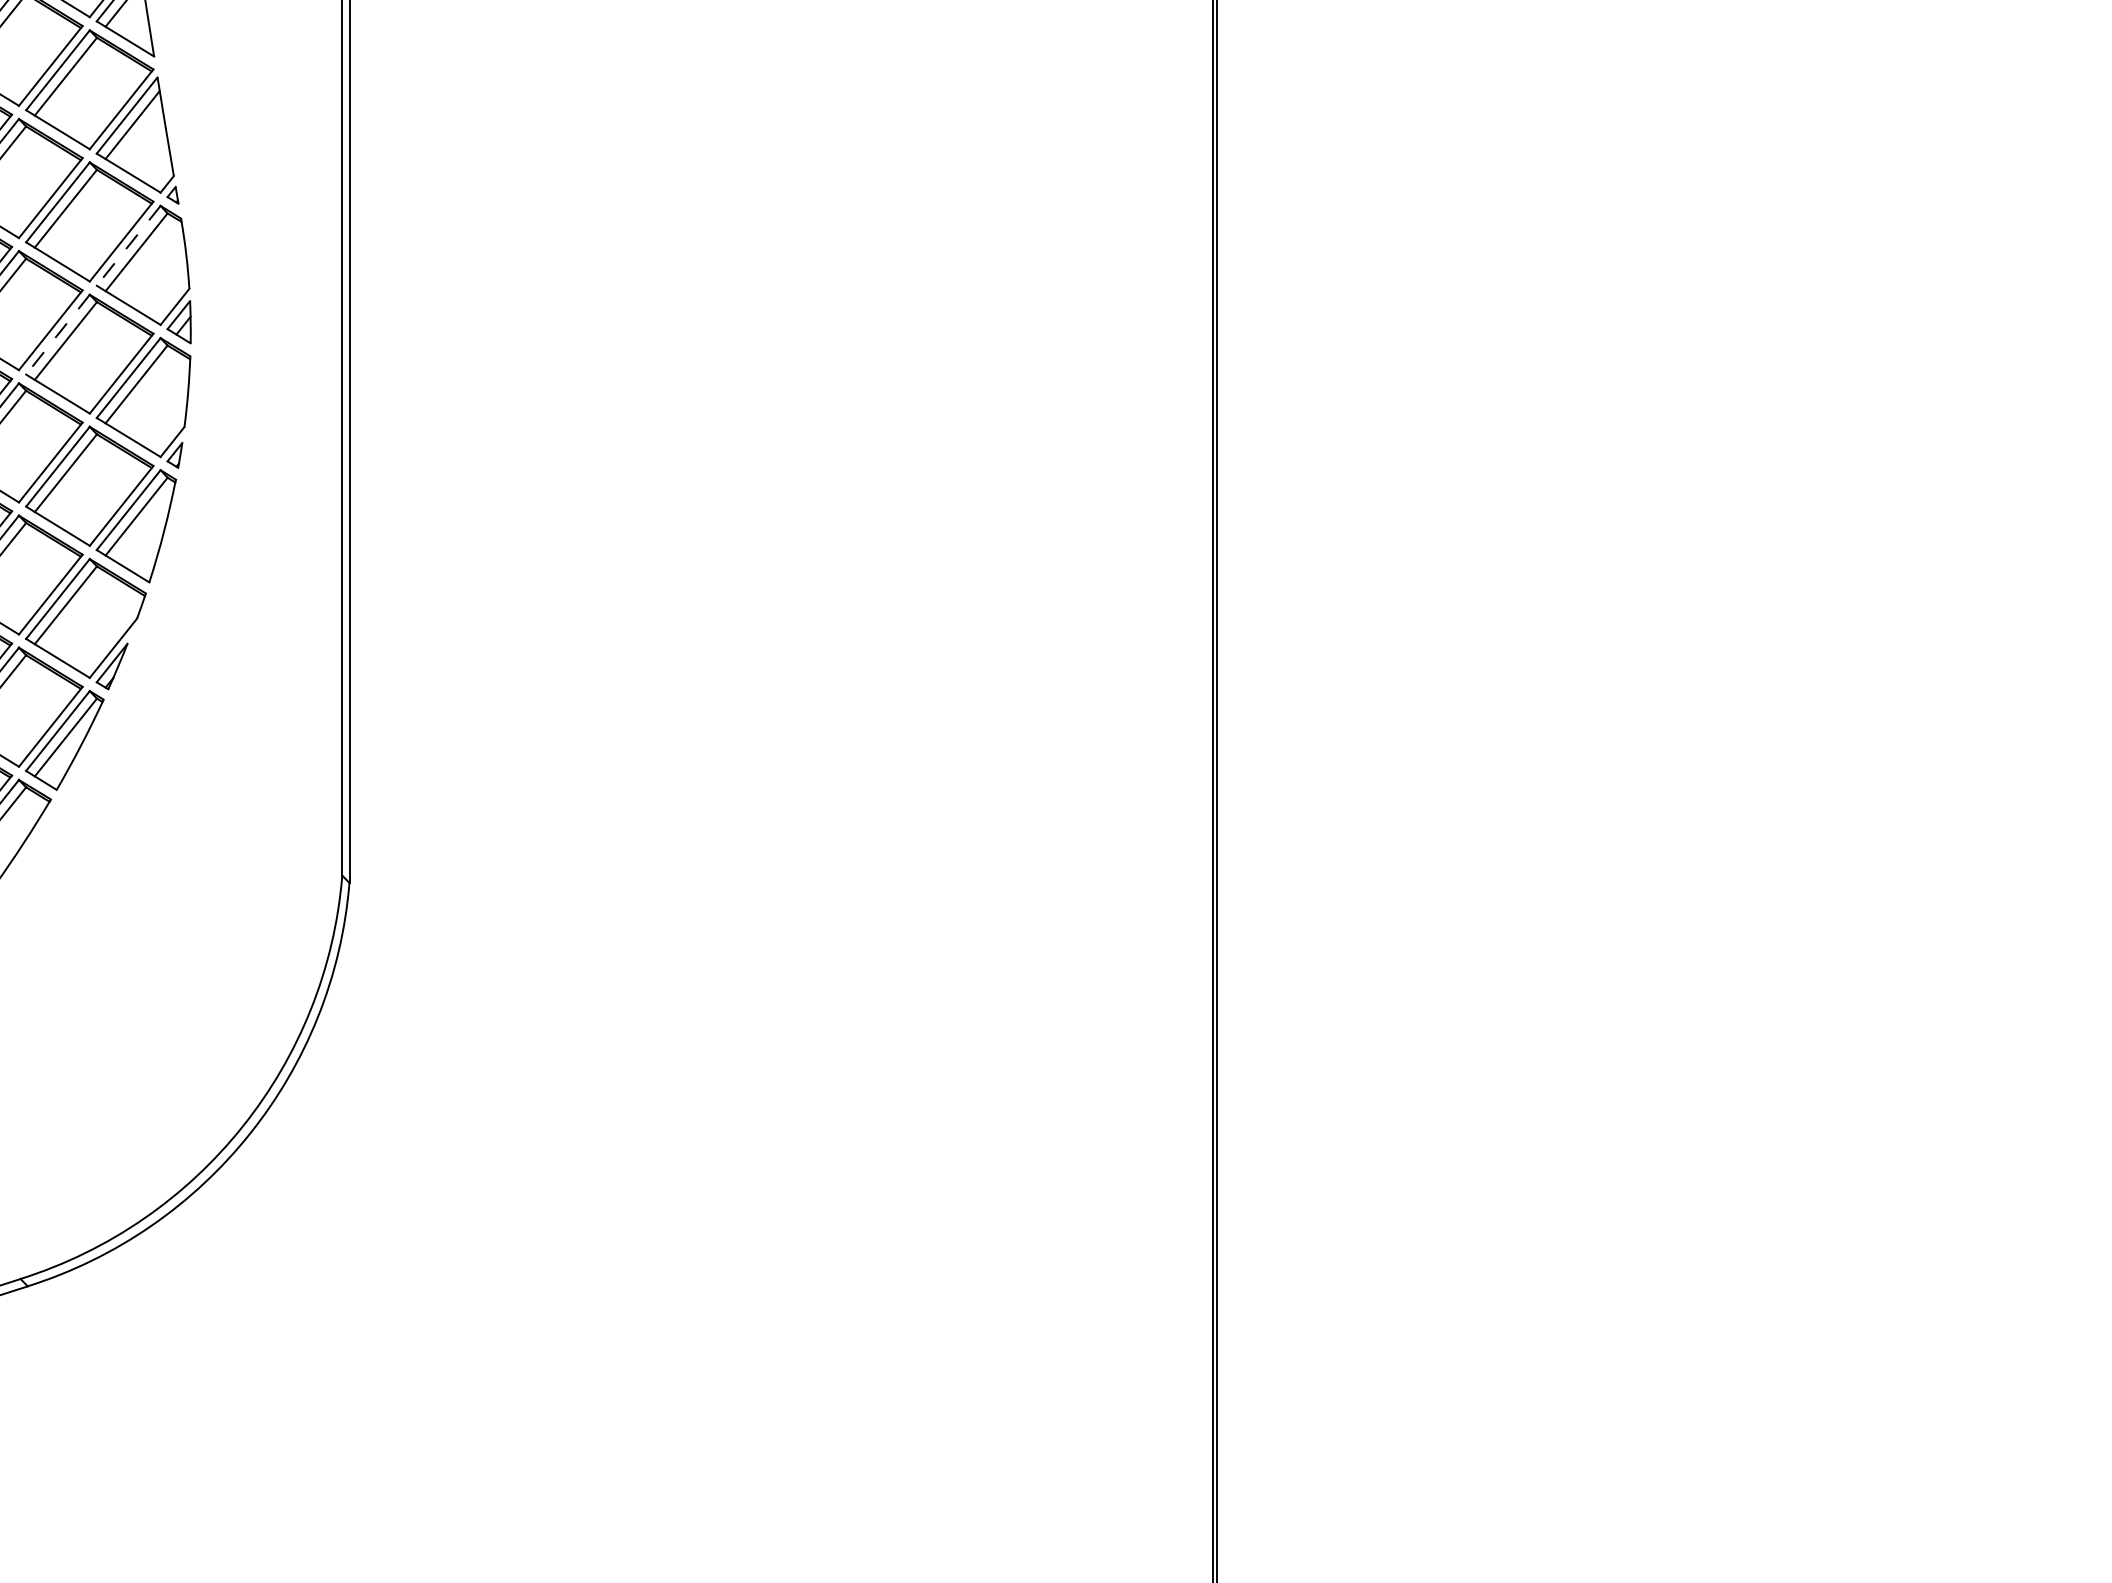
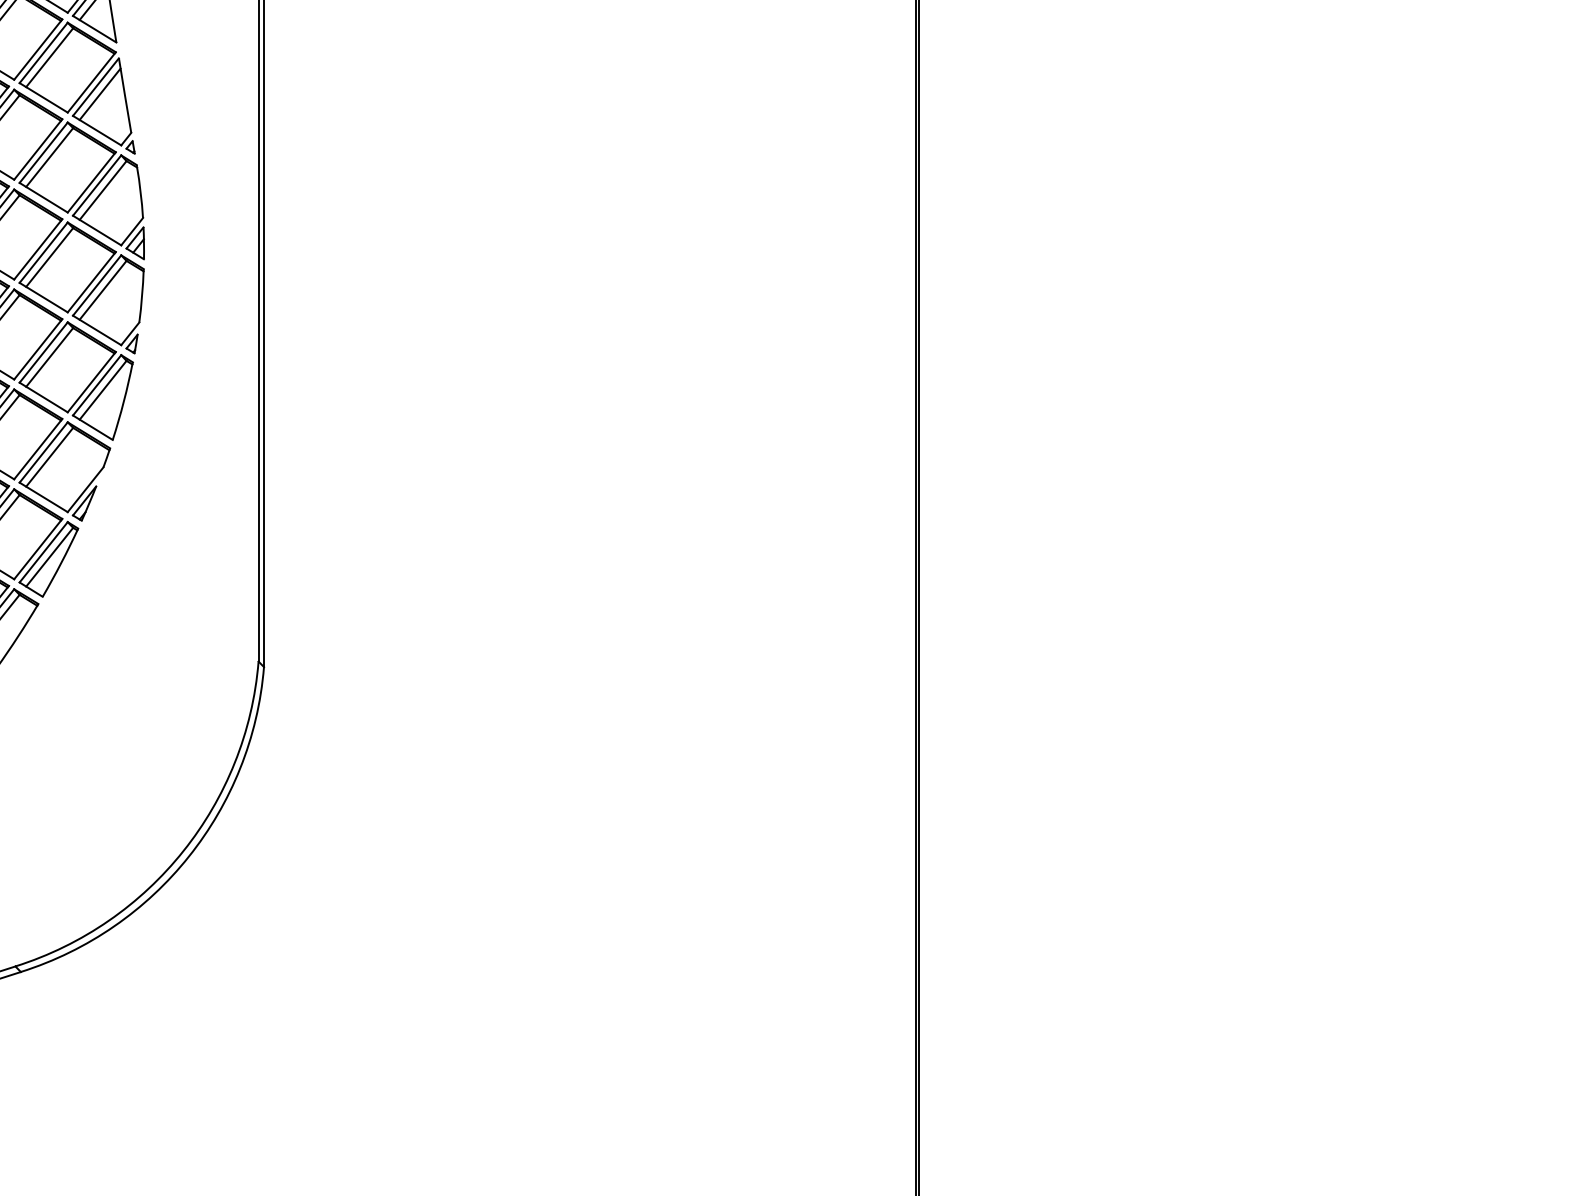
line: (128, 246) -> (96, 186), dashed -> solid
line: (57, 335) -> (43, 253), dashed -> solid

